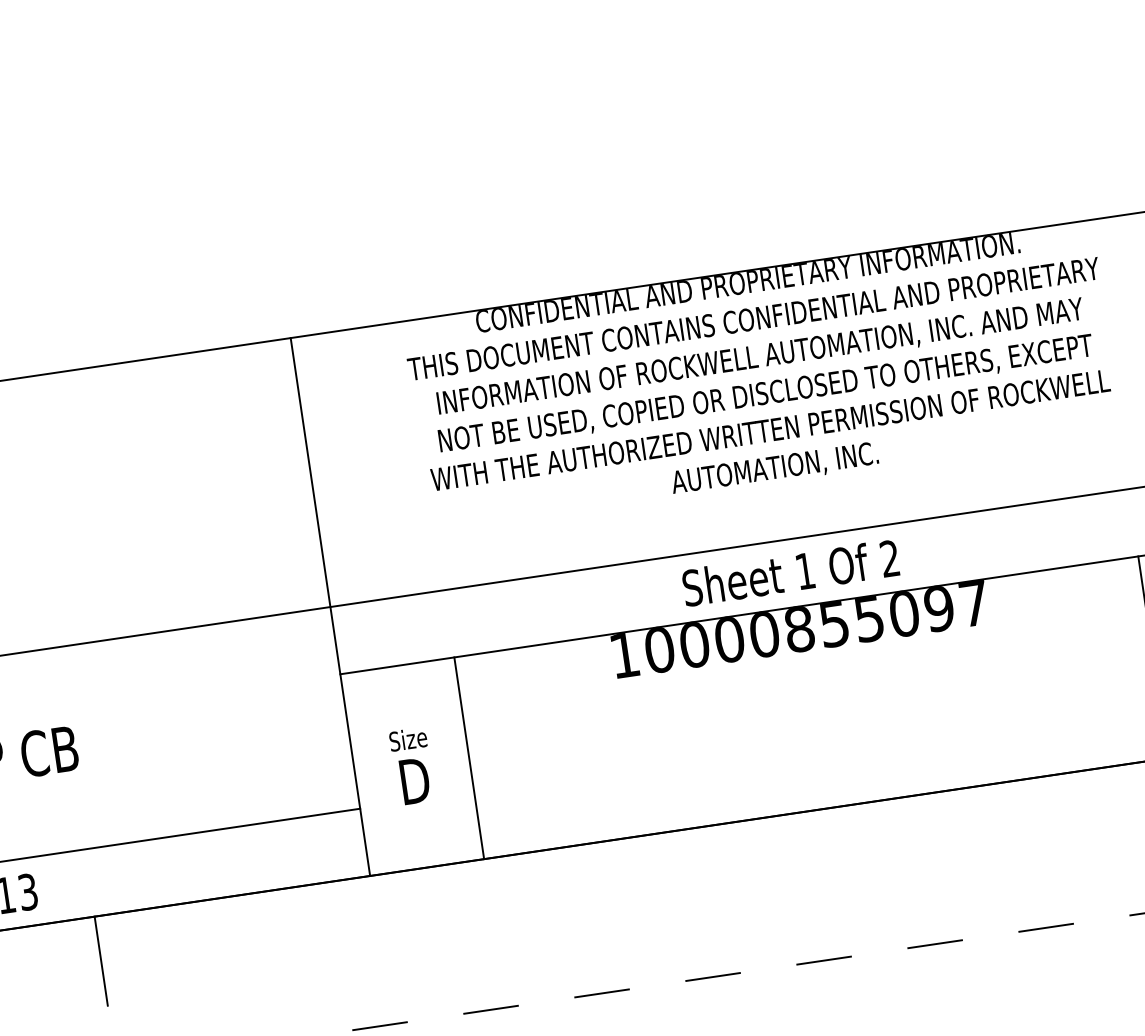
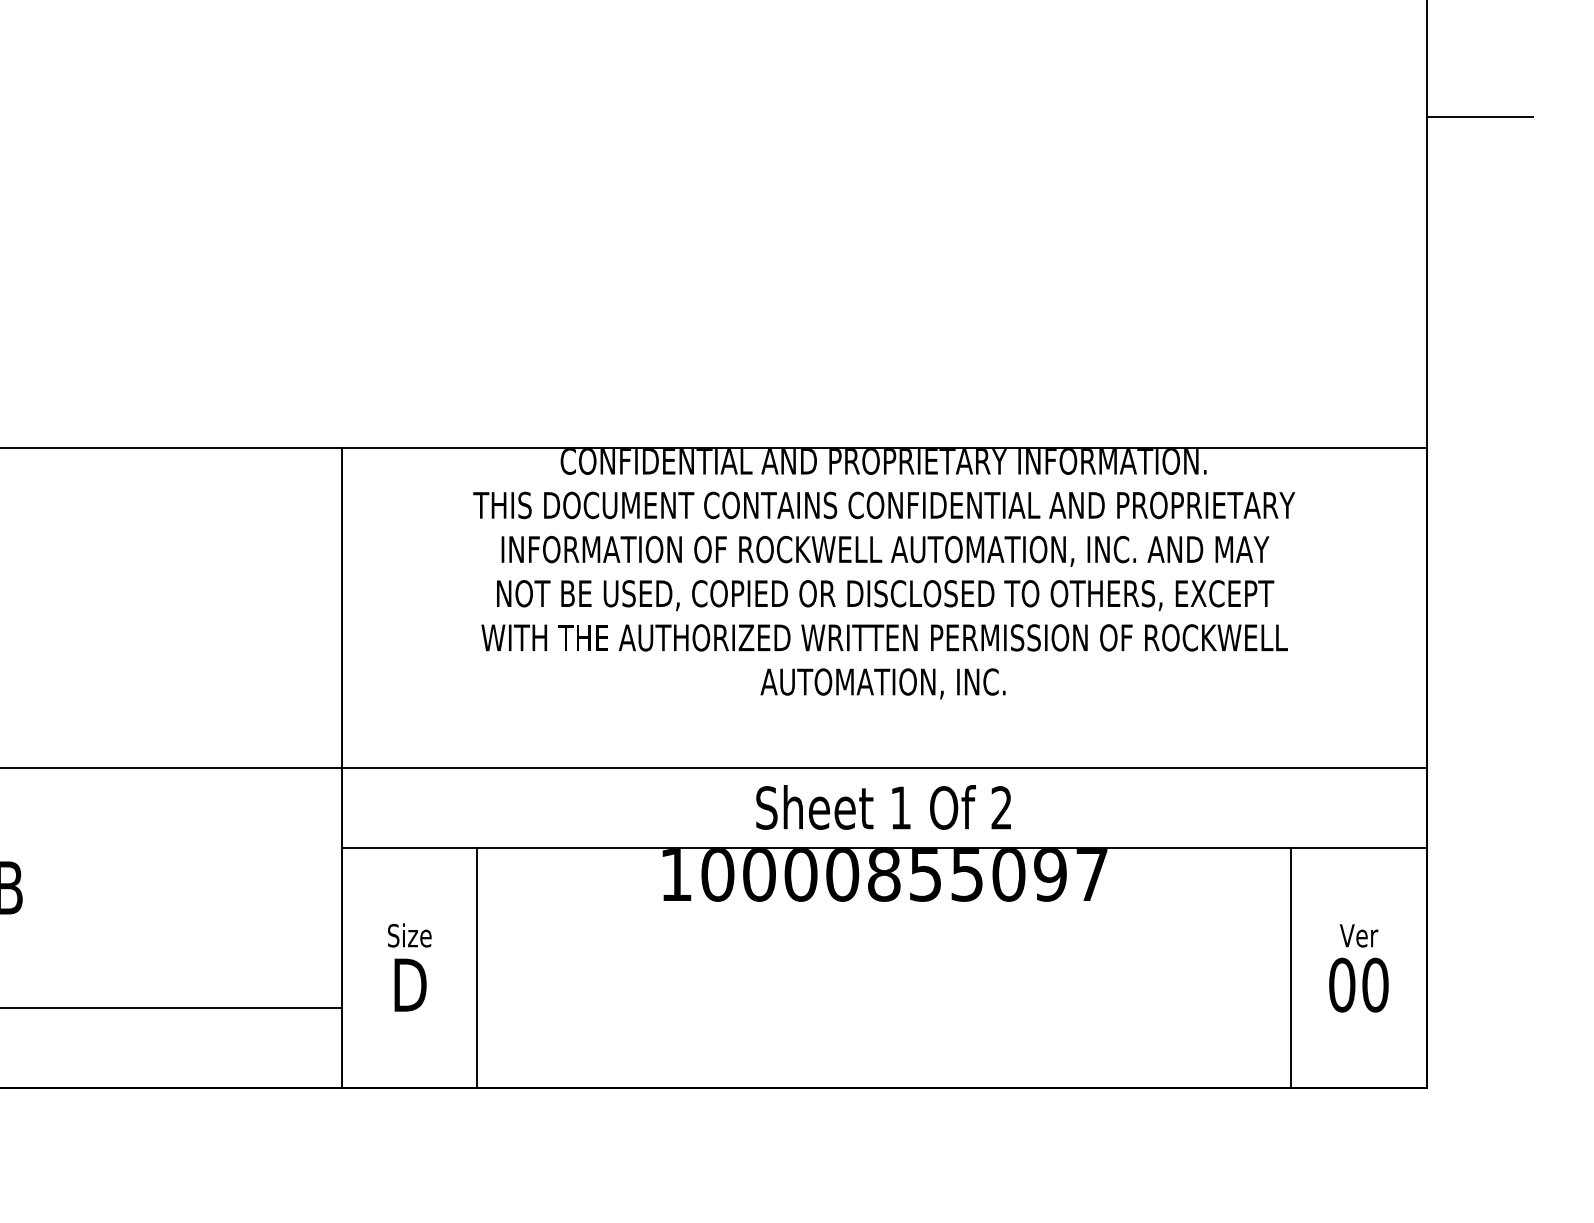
line: (101, 960) -> (14, 1140), removed

